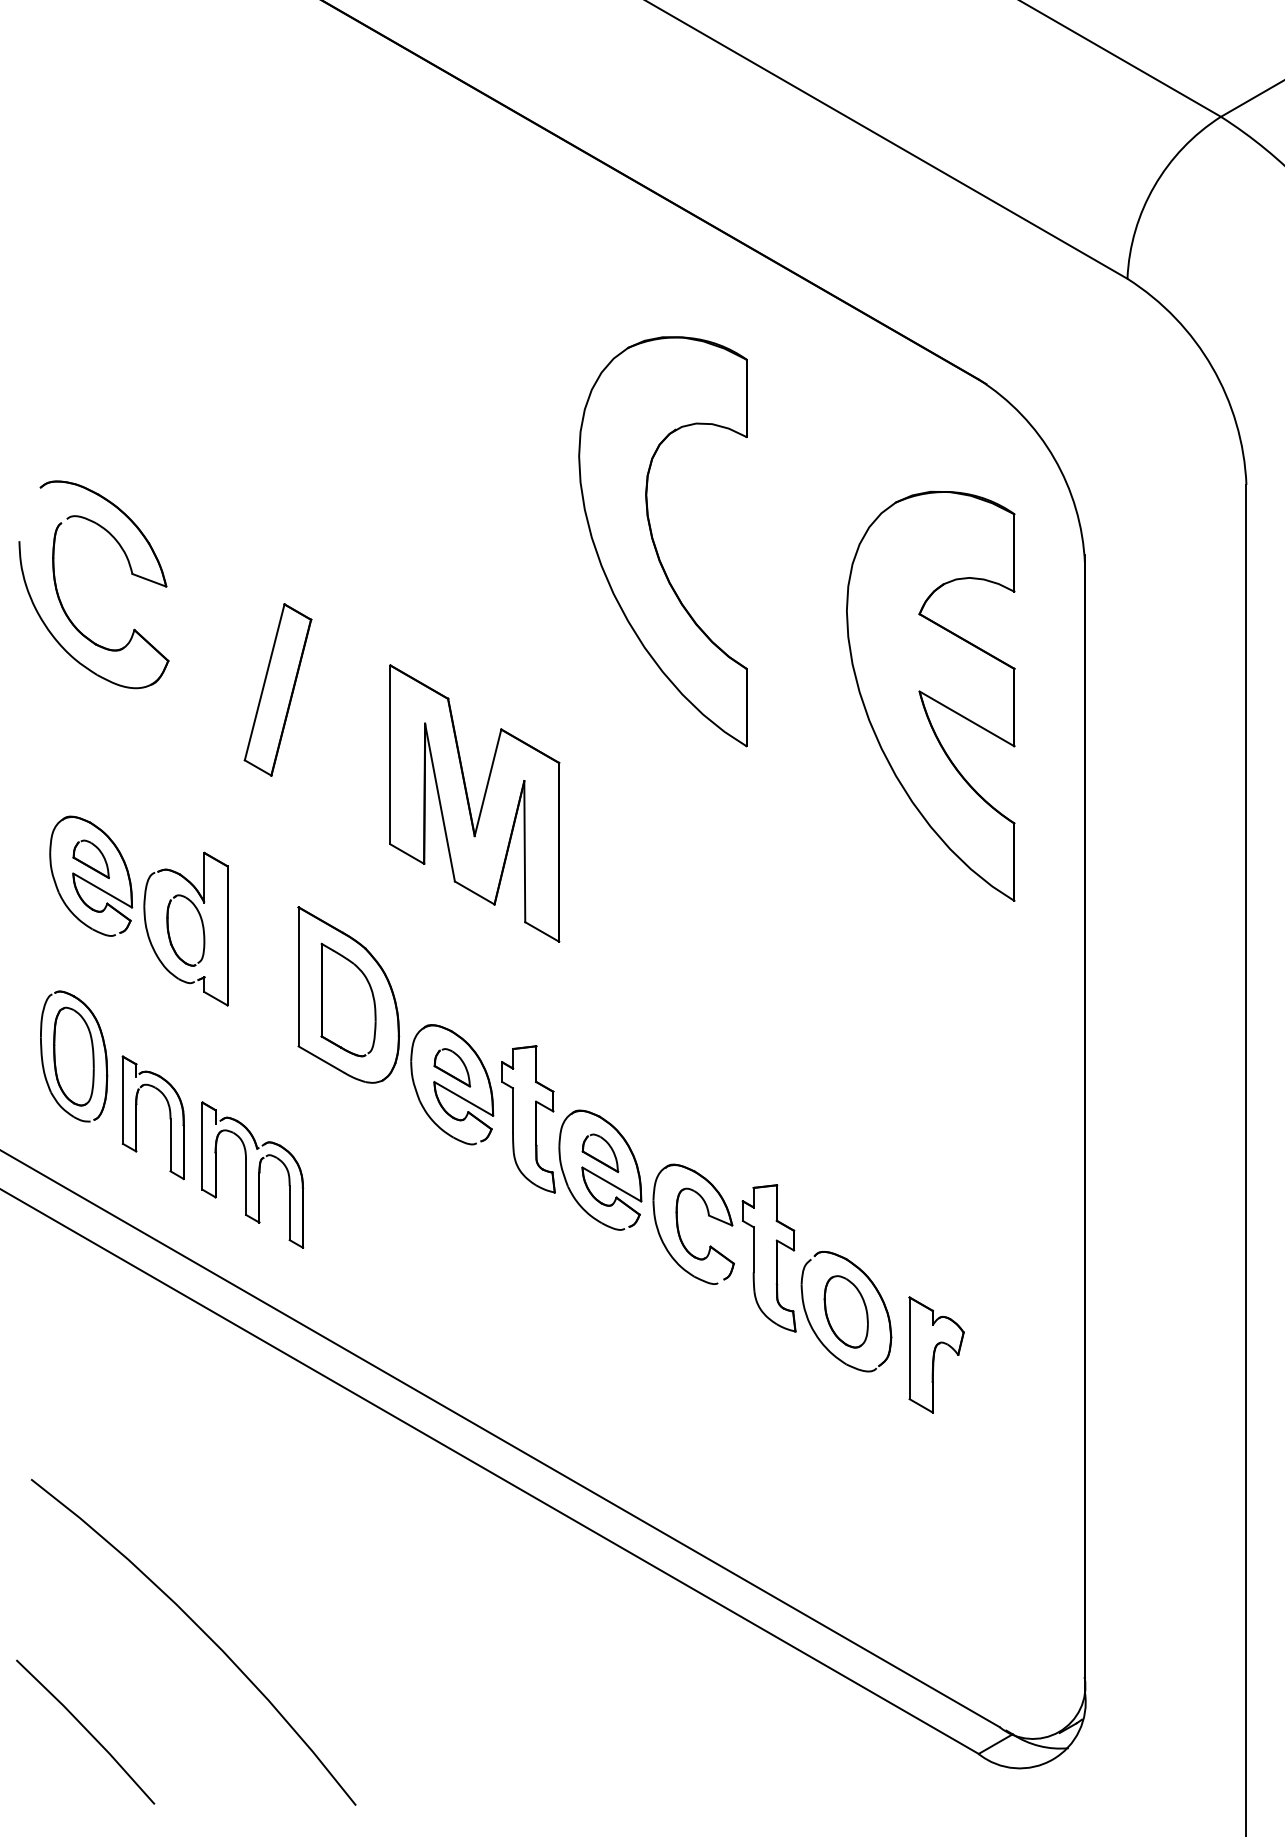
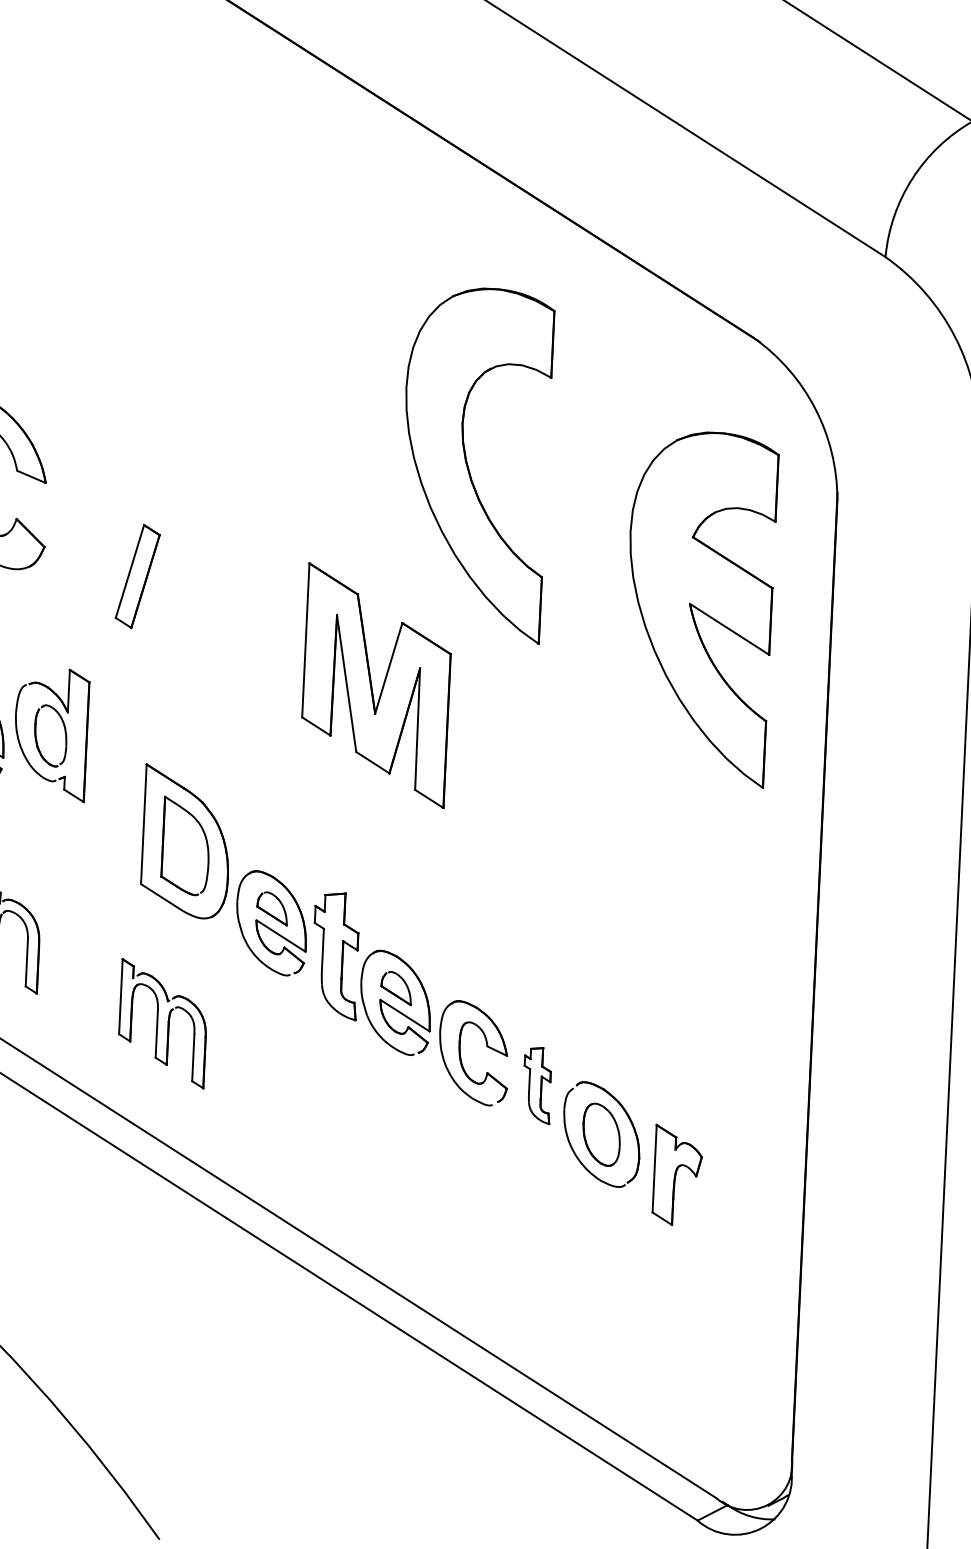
part: (277, 689) -> (137, 576), size x0.7
part: (474, 803) -> (376, 685), moved
part: (169, 930) -> (36, 735), moved
part: (252, 1174) -> (162, 1023), moved
part: (768, 1258) -> (536, 1085), size x0.6

